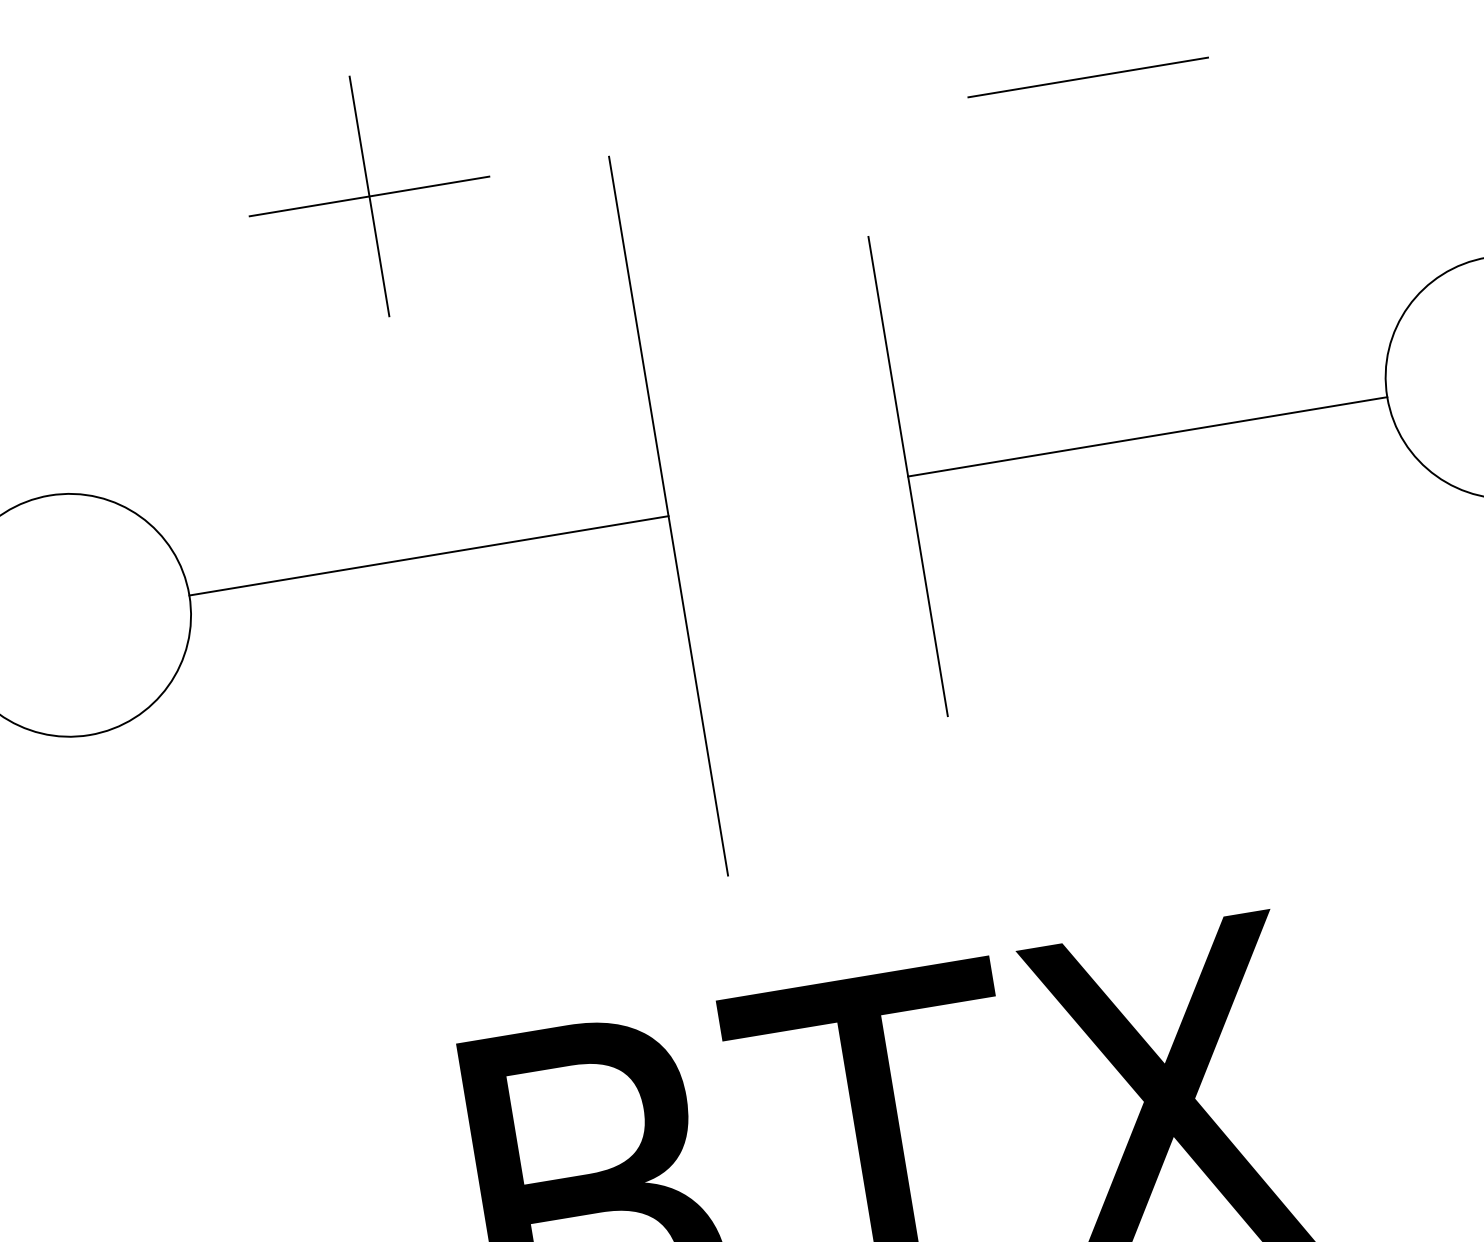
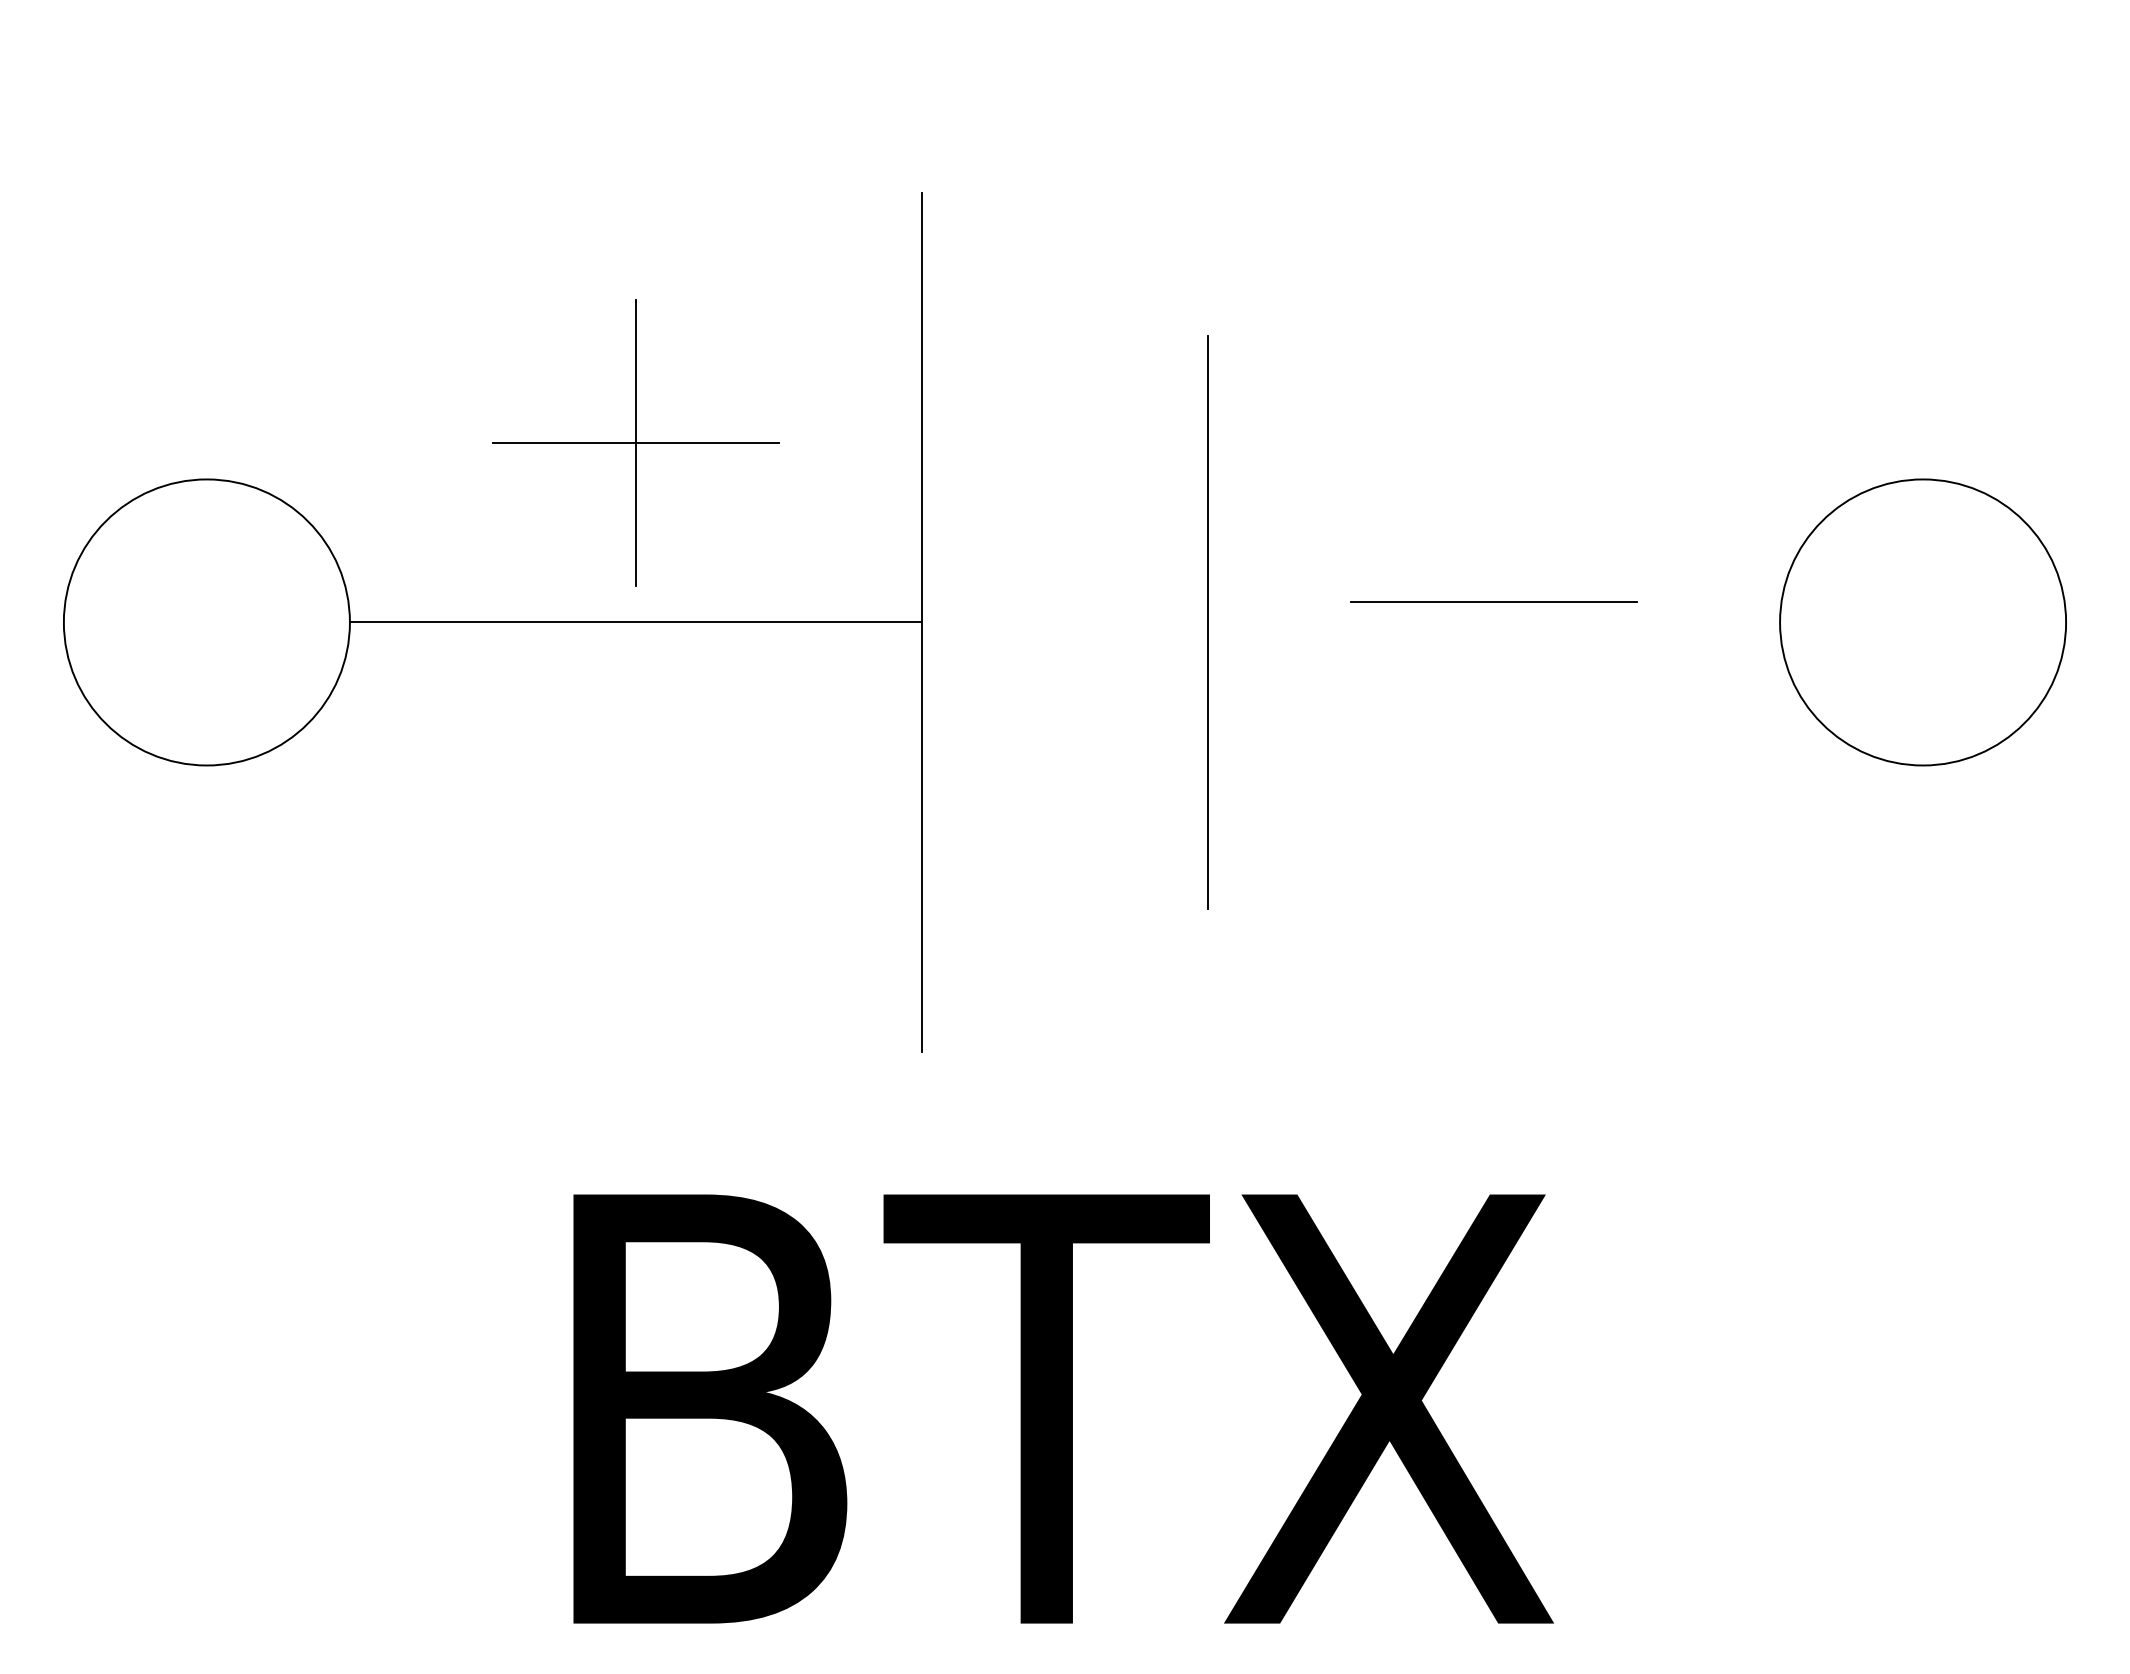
line: (1087, 76) -> (1493, 601), moved
part: (368, 195) -> (635, 442), moved
line: (1148, 436) -> (1494, 622), removed

